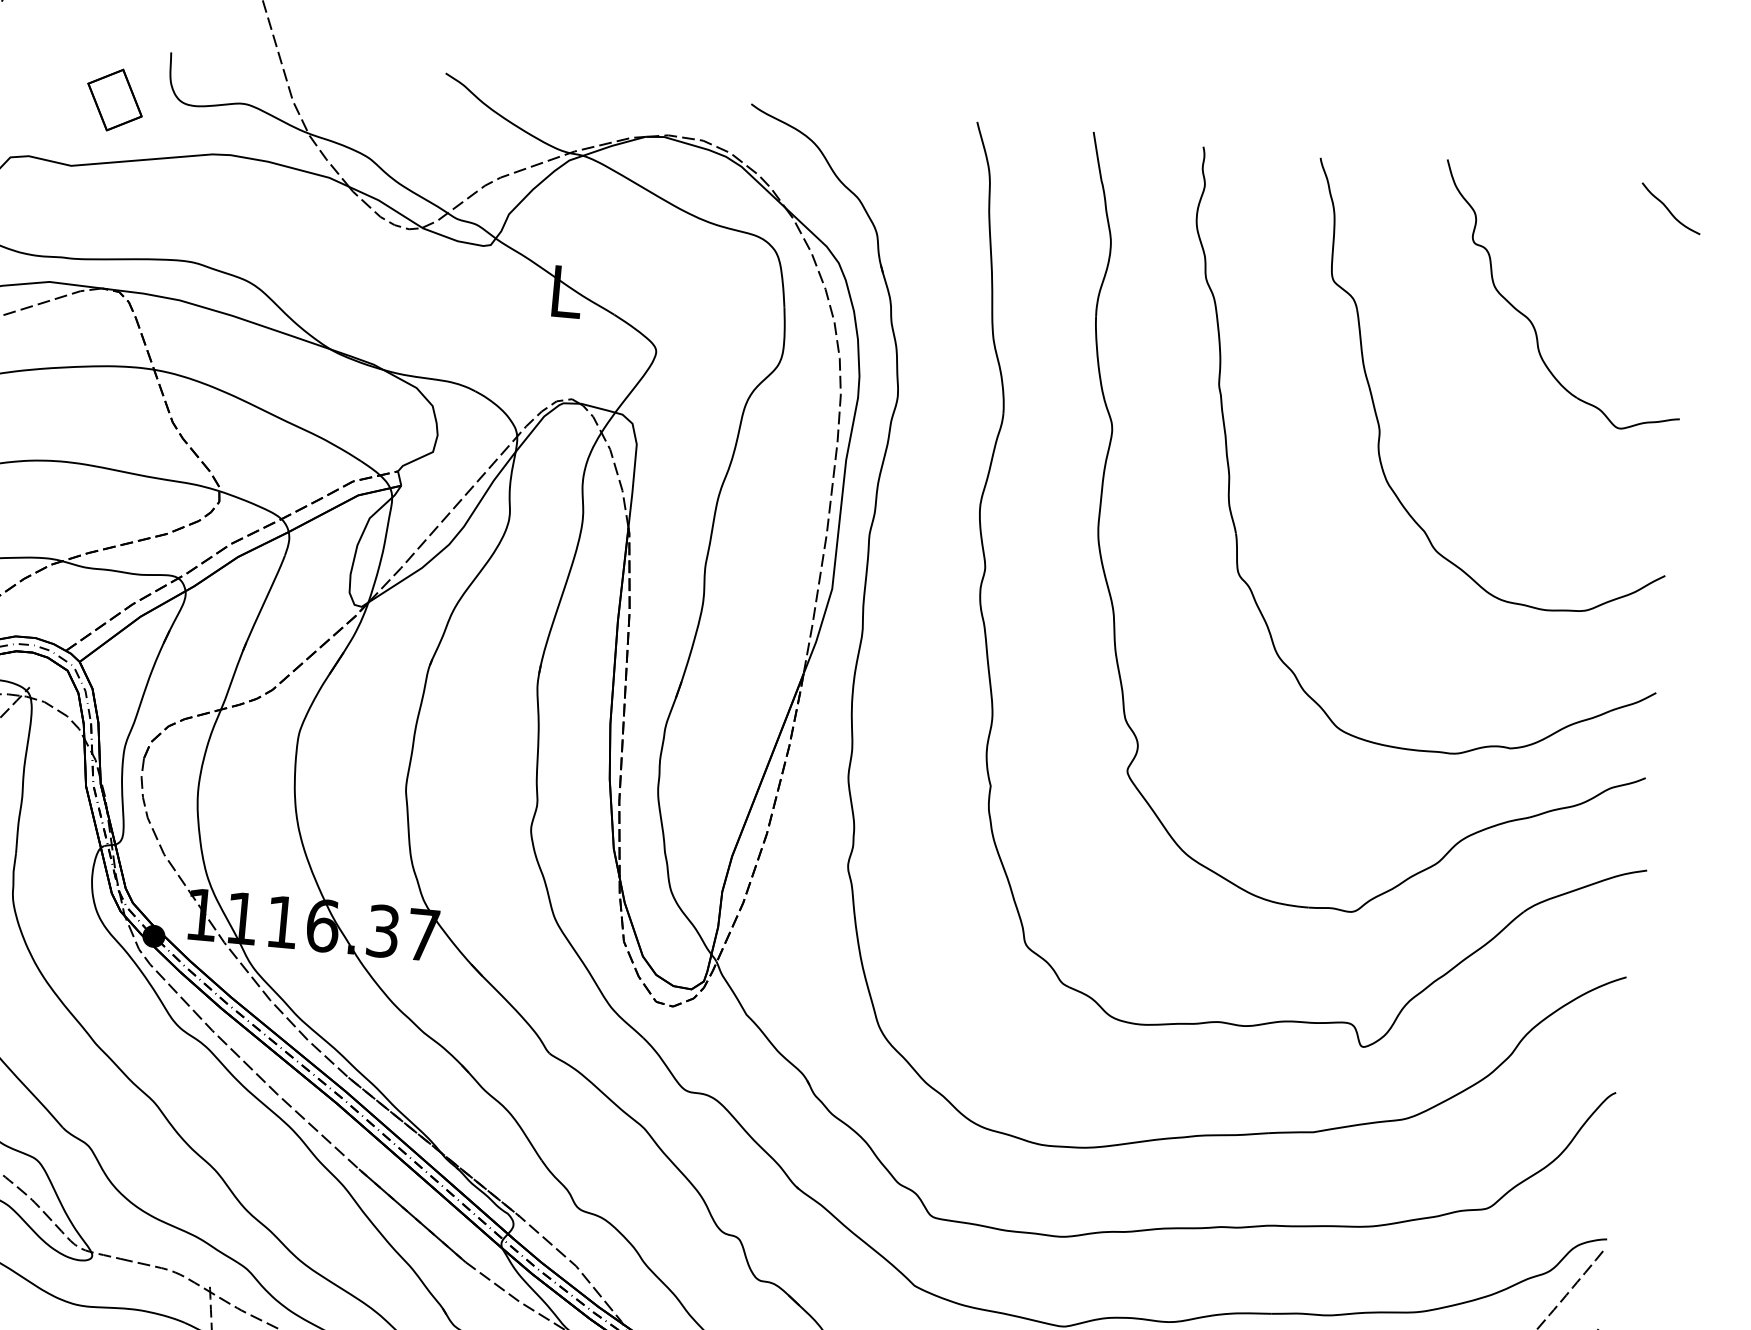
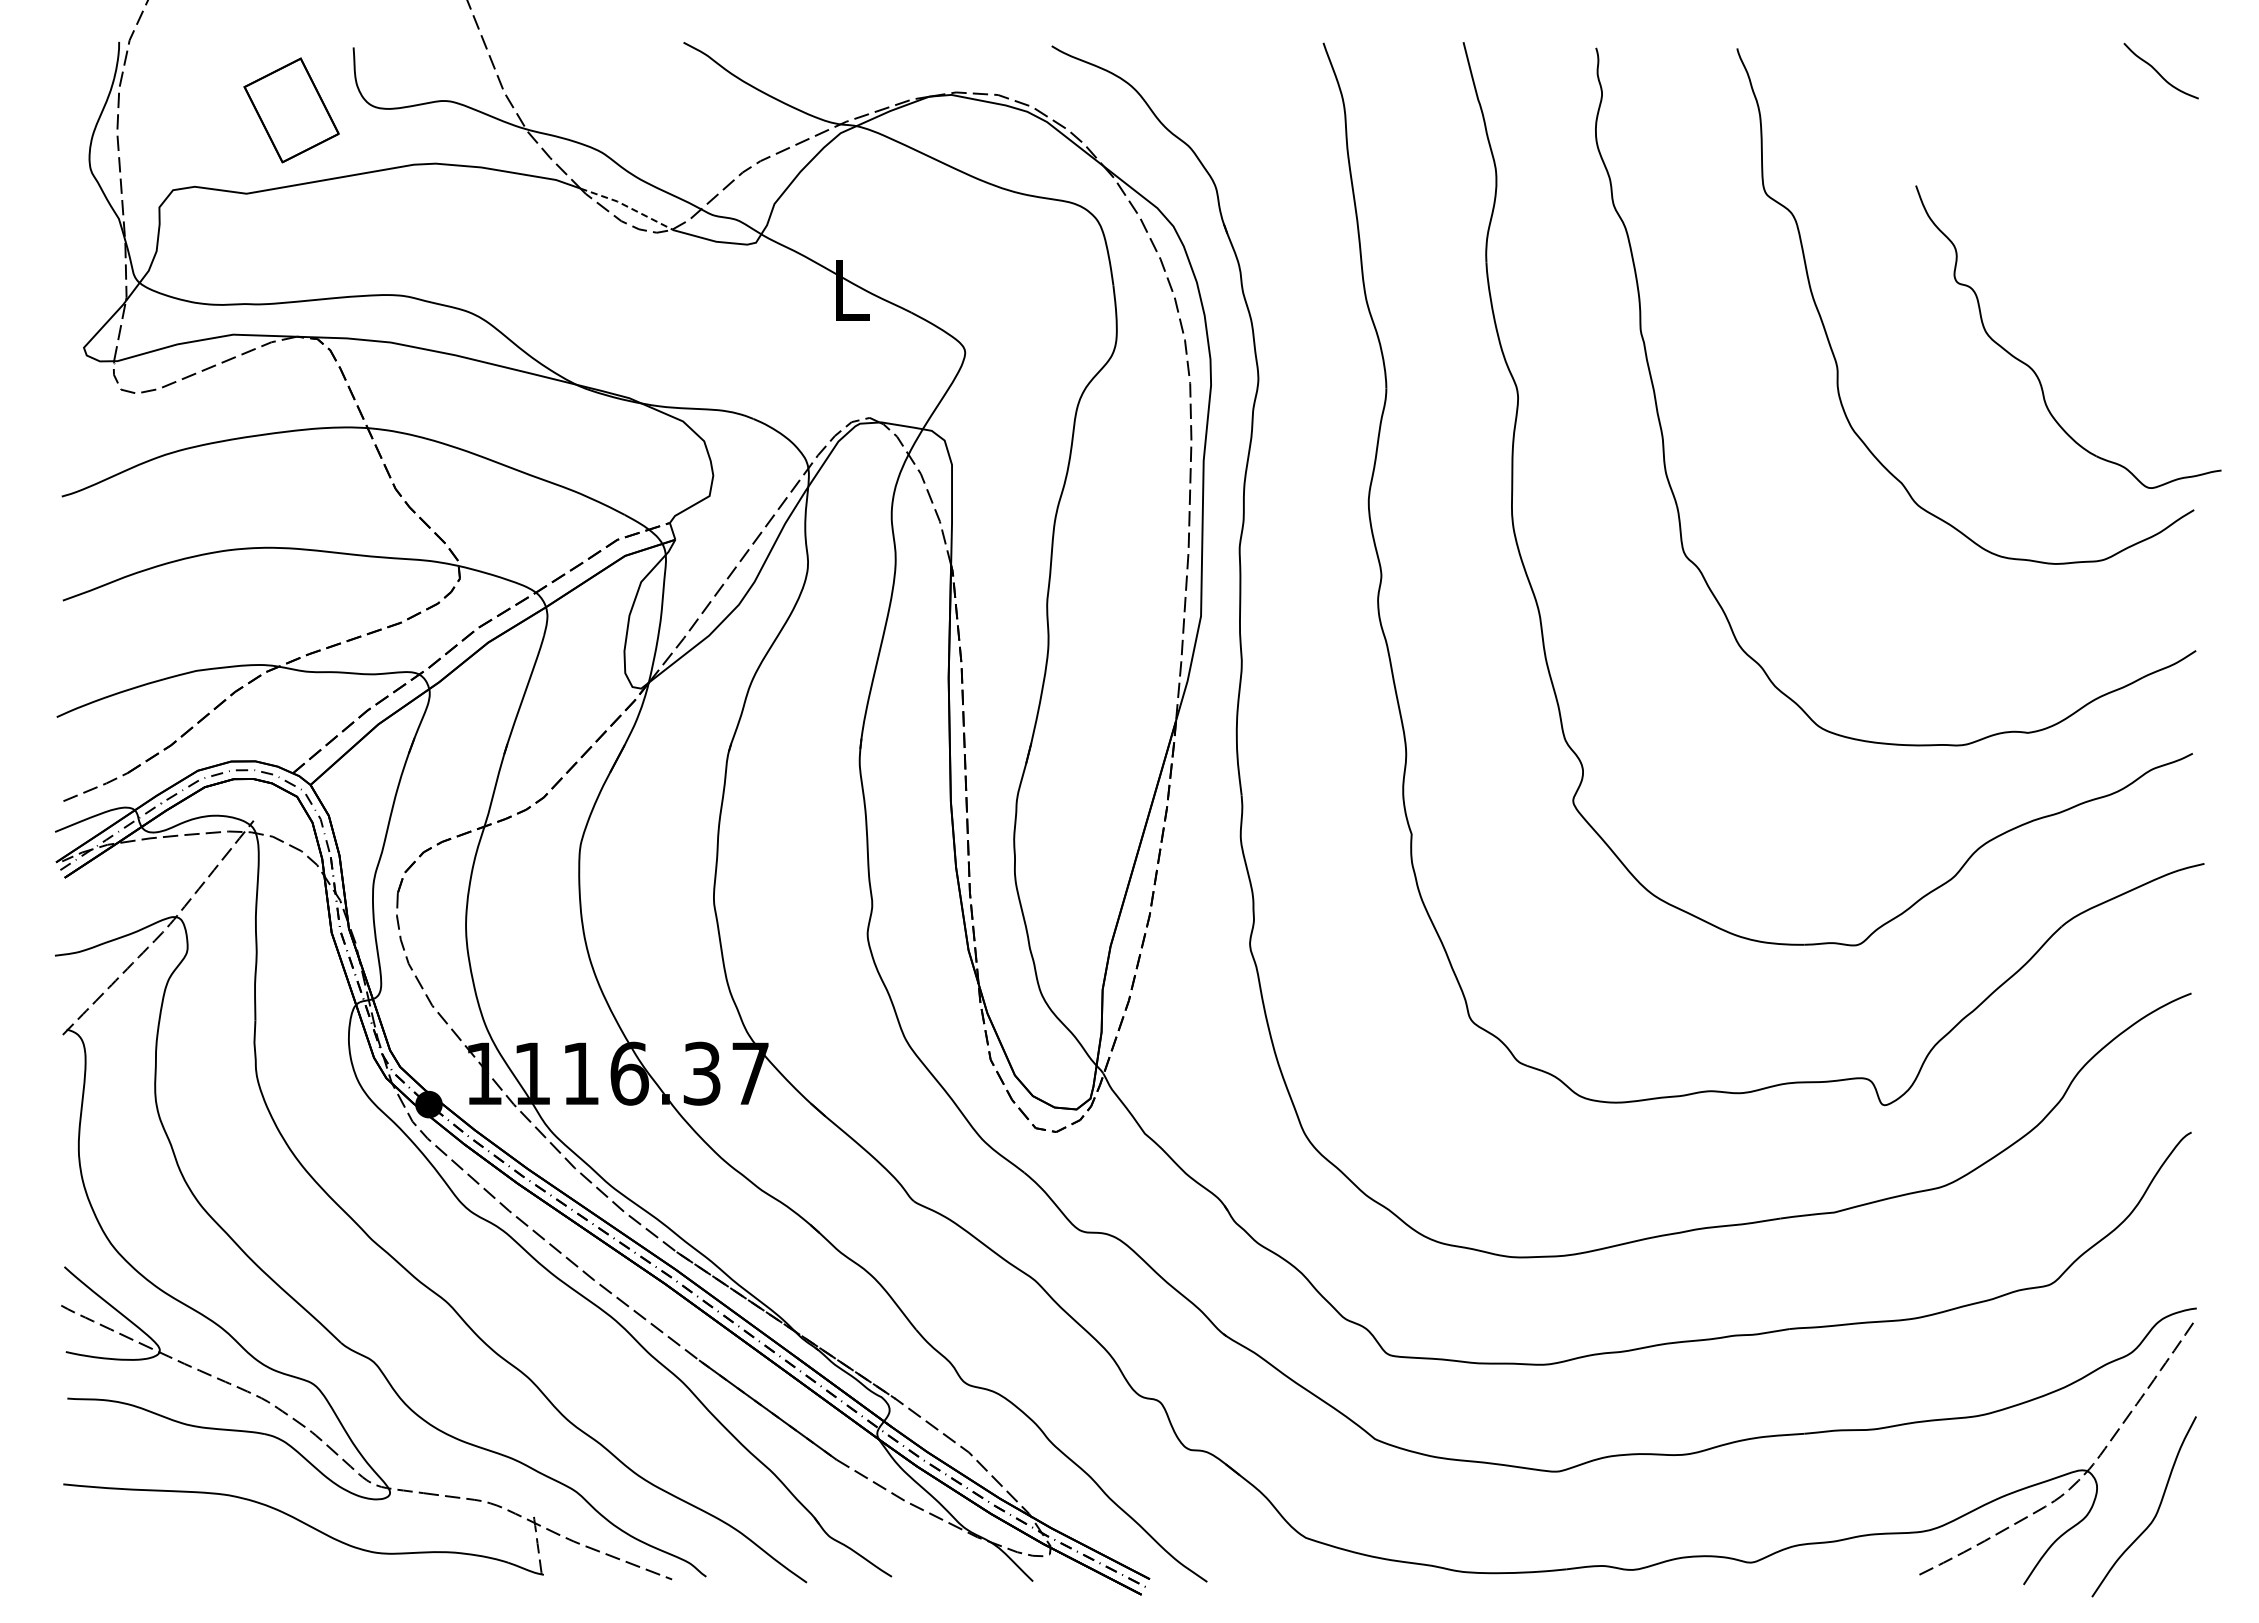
part: (114, 100) -> (291, 110), size x1.4
line: (386, 205) -> (627, 206), solid -> dashed
part: (1532, 322) -> (2034, 370), moved

